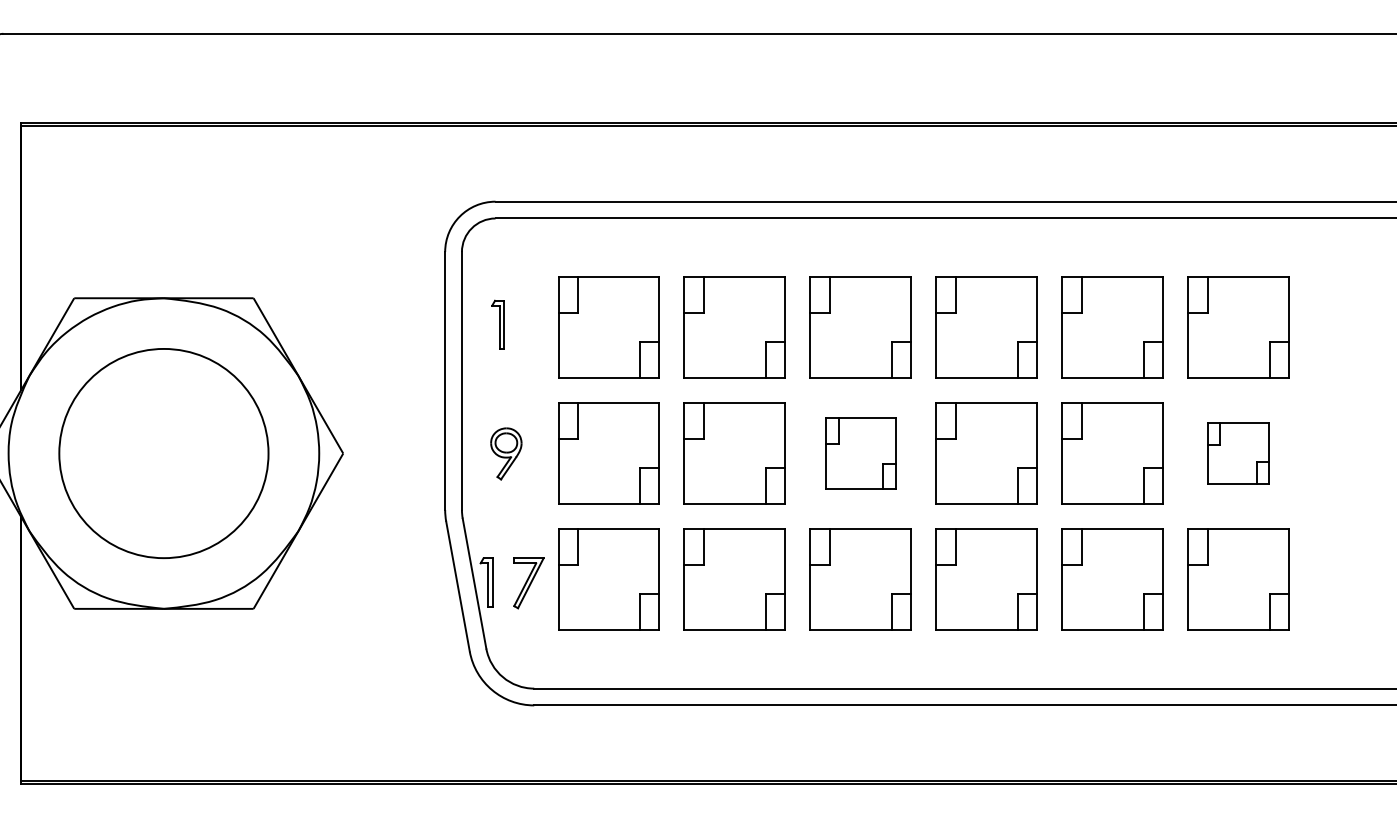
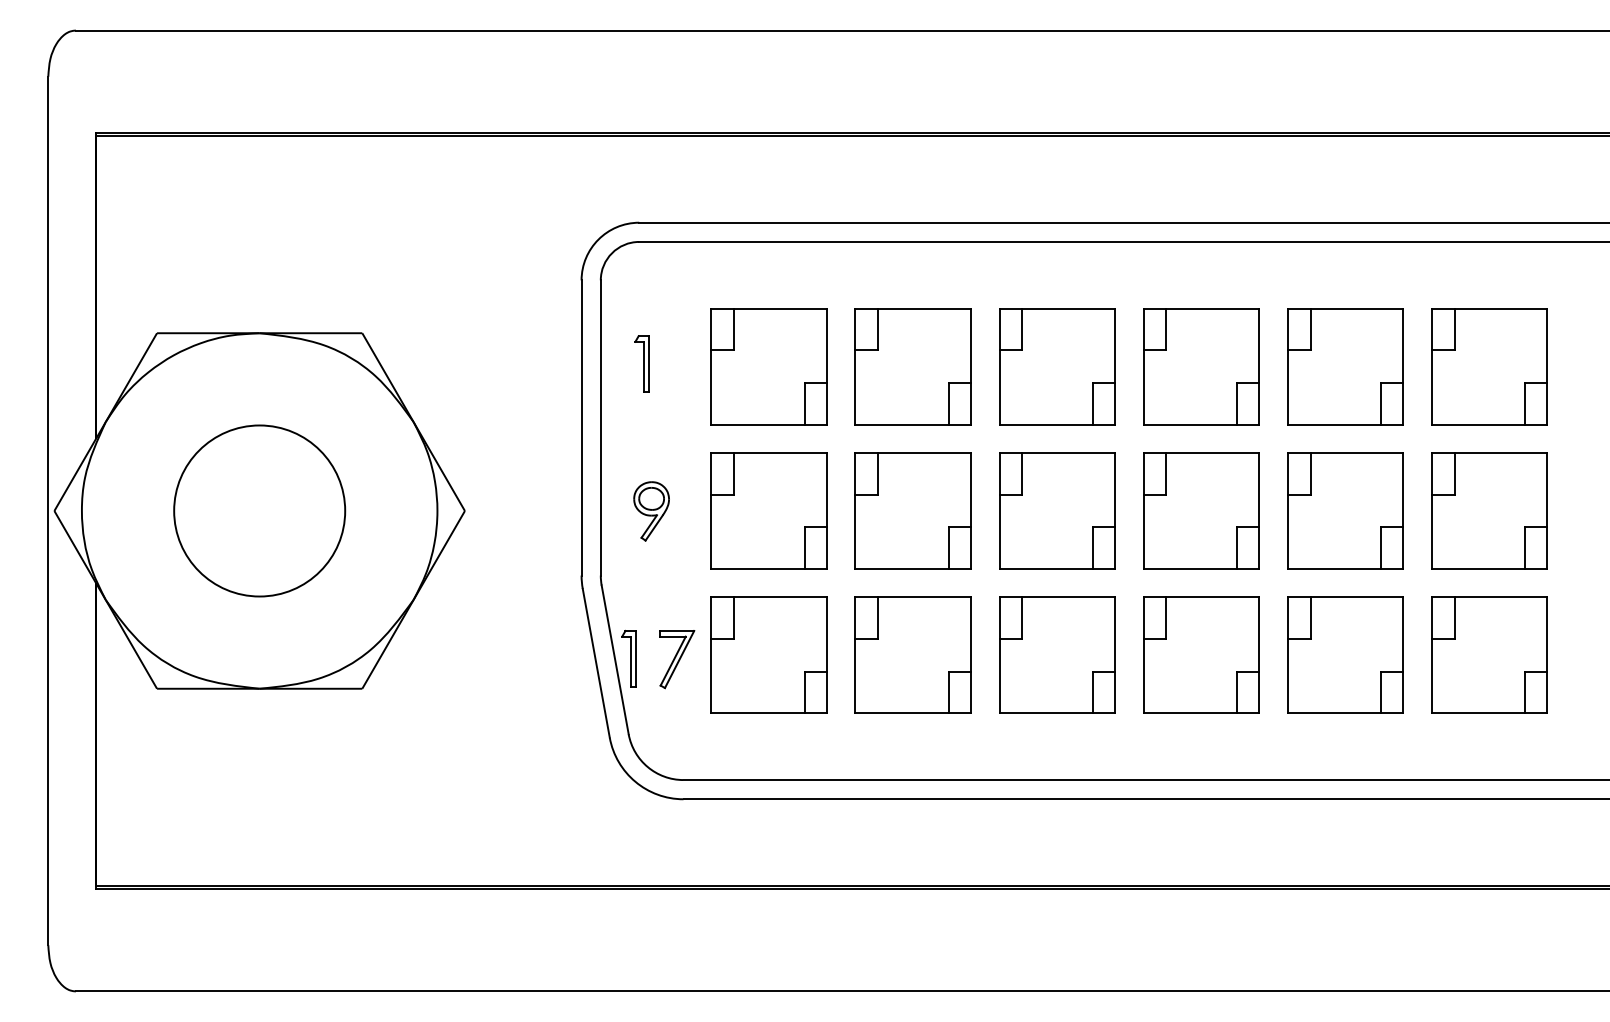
circle: (163, 453) -> (259, 510), size x0.71
part: (860, 453) -> (1057, 510), size x1.43
part: (1238, 453) -> (1489, 510), size x1.67

